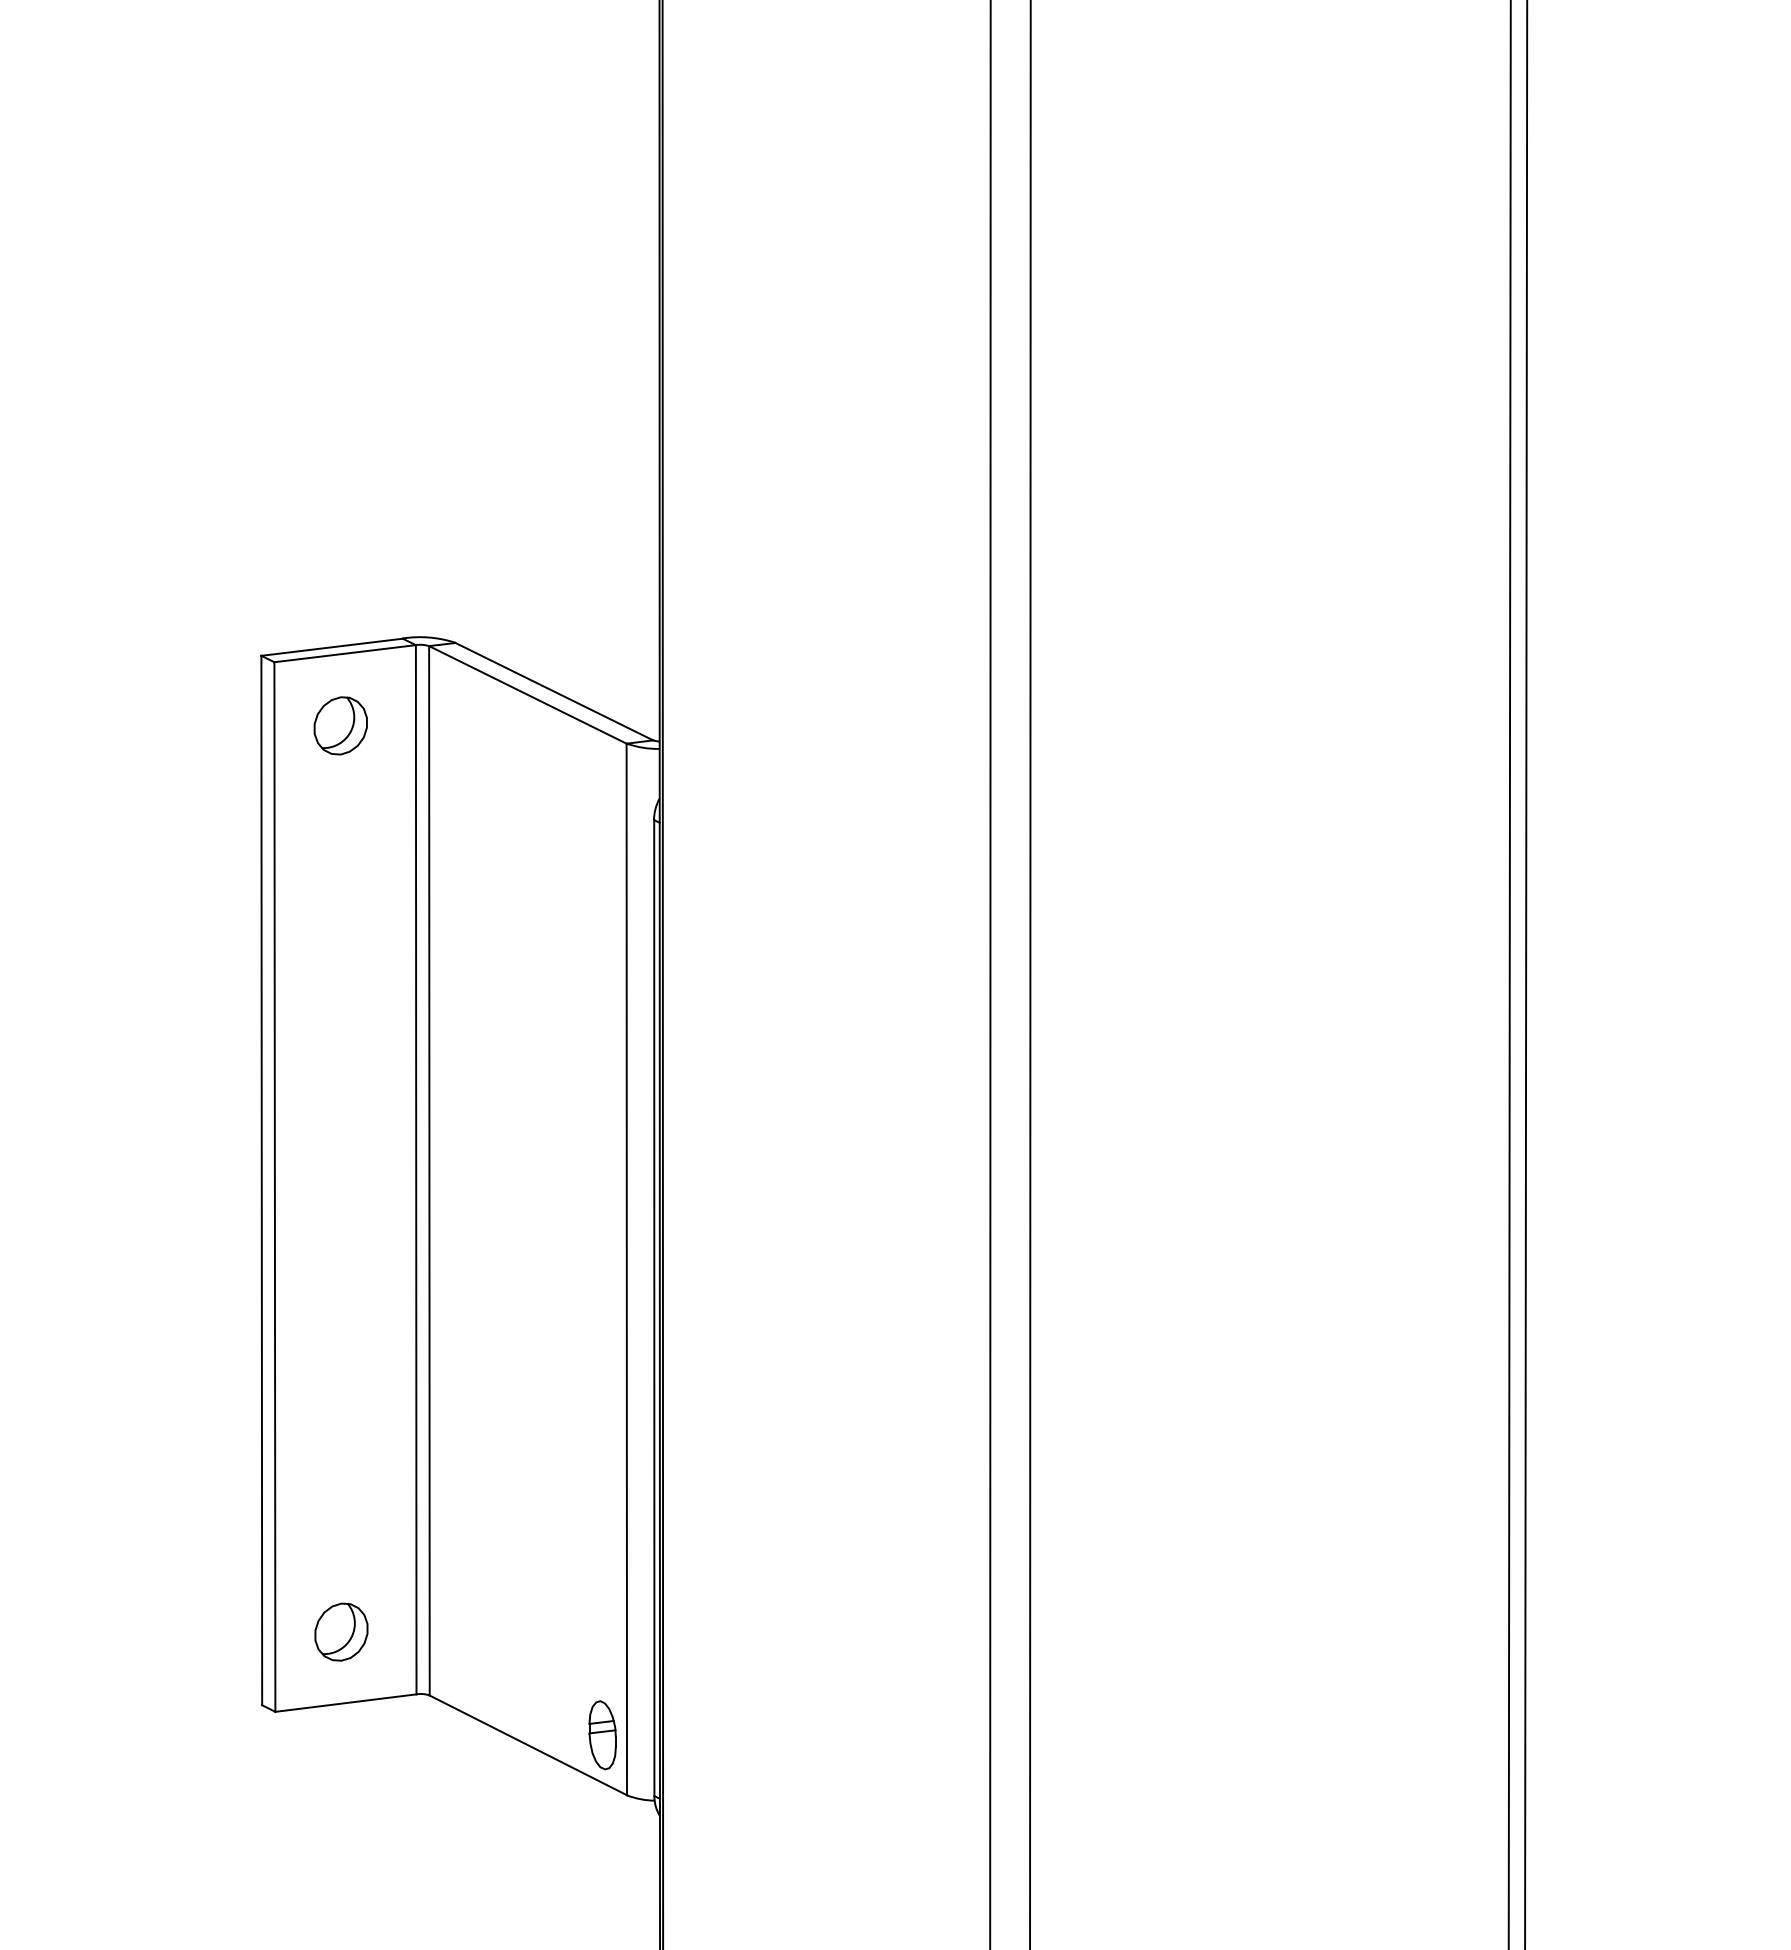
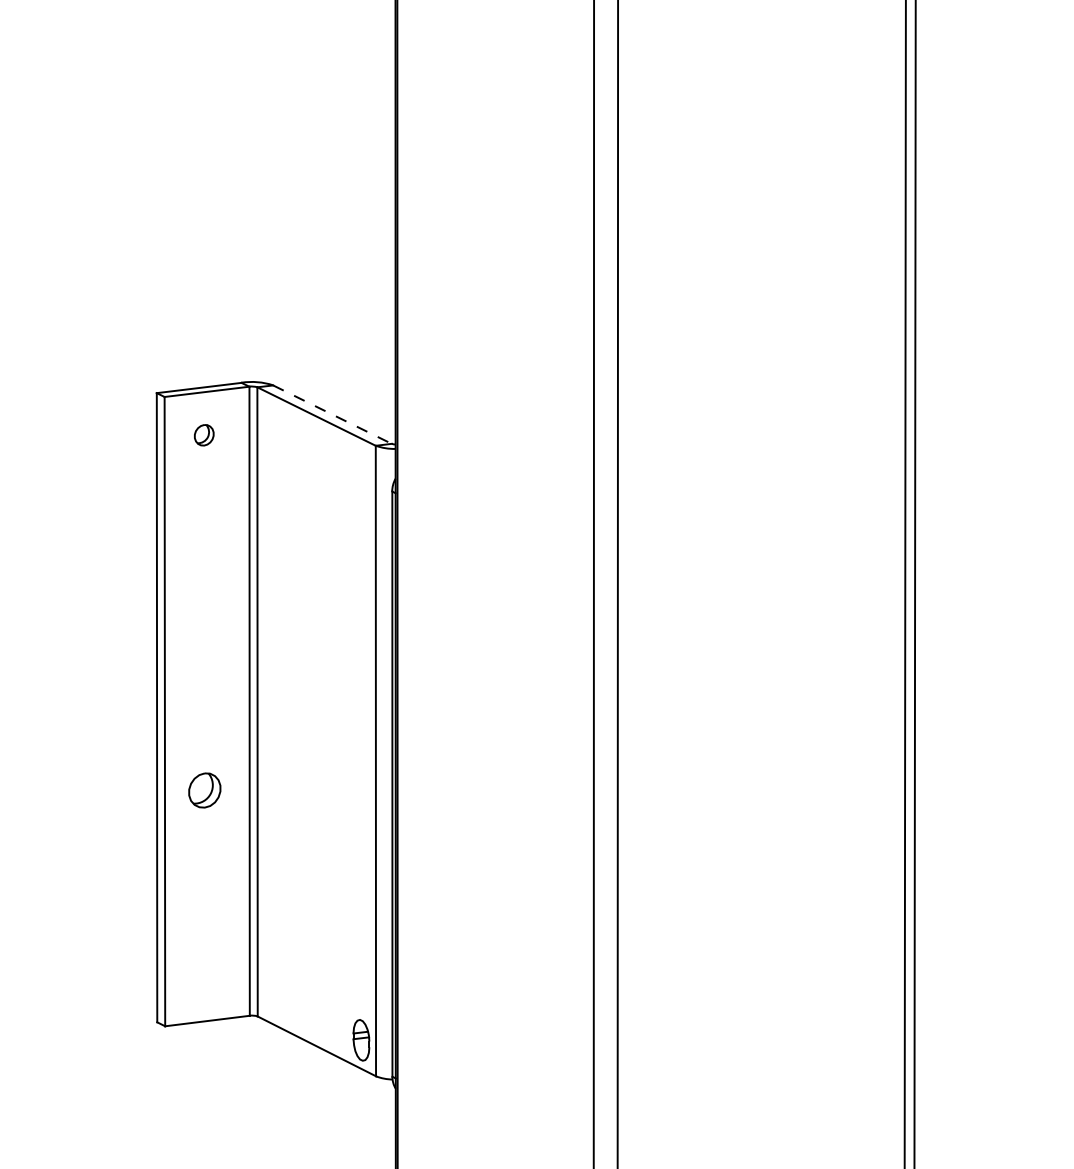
line: (554, 691) -> (332, 414), solid -> dashed
part: (339, 726) -> (203, 435), size x0.6
part: (340, 1632) -> (204, 790), moved

